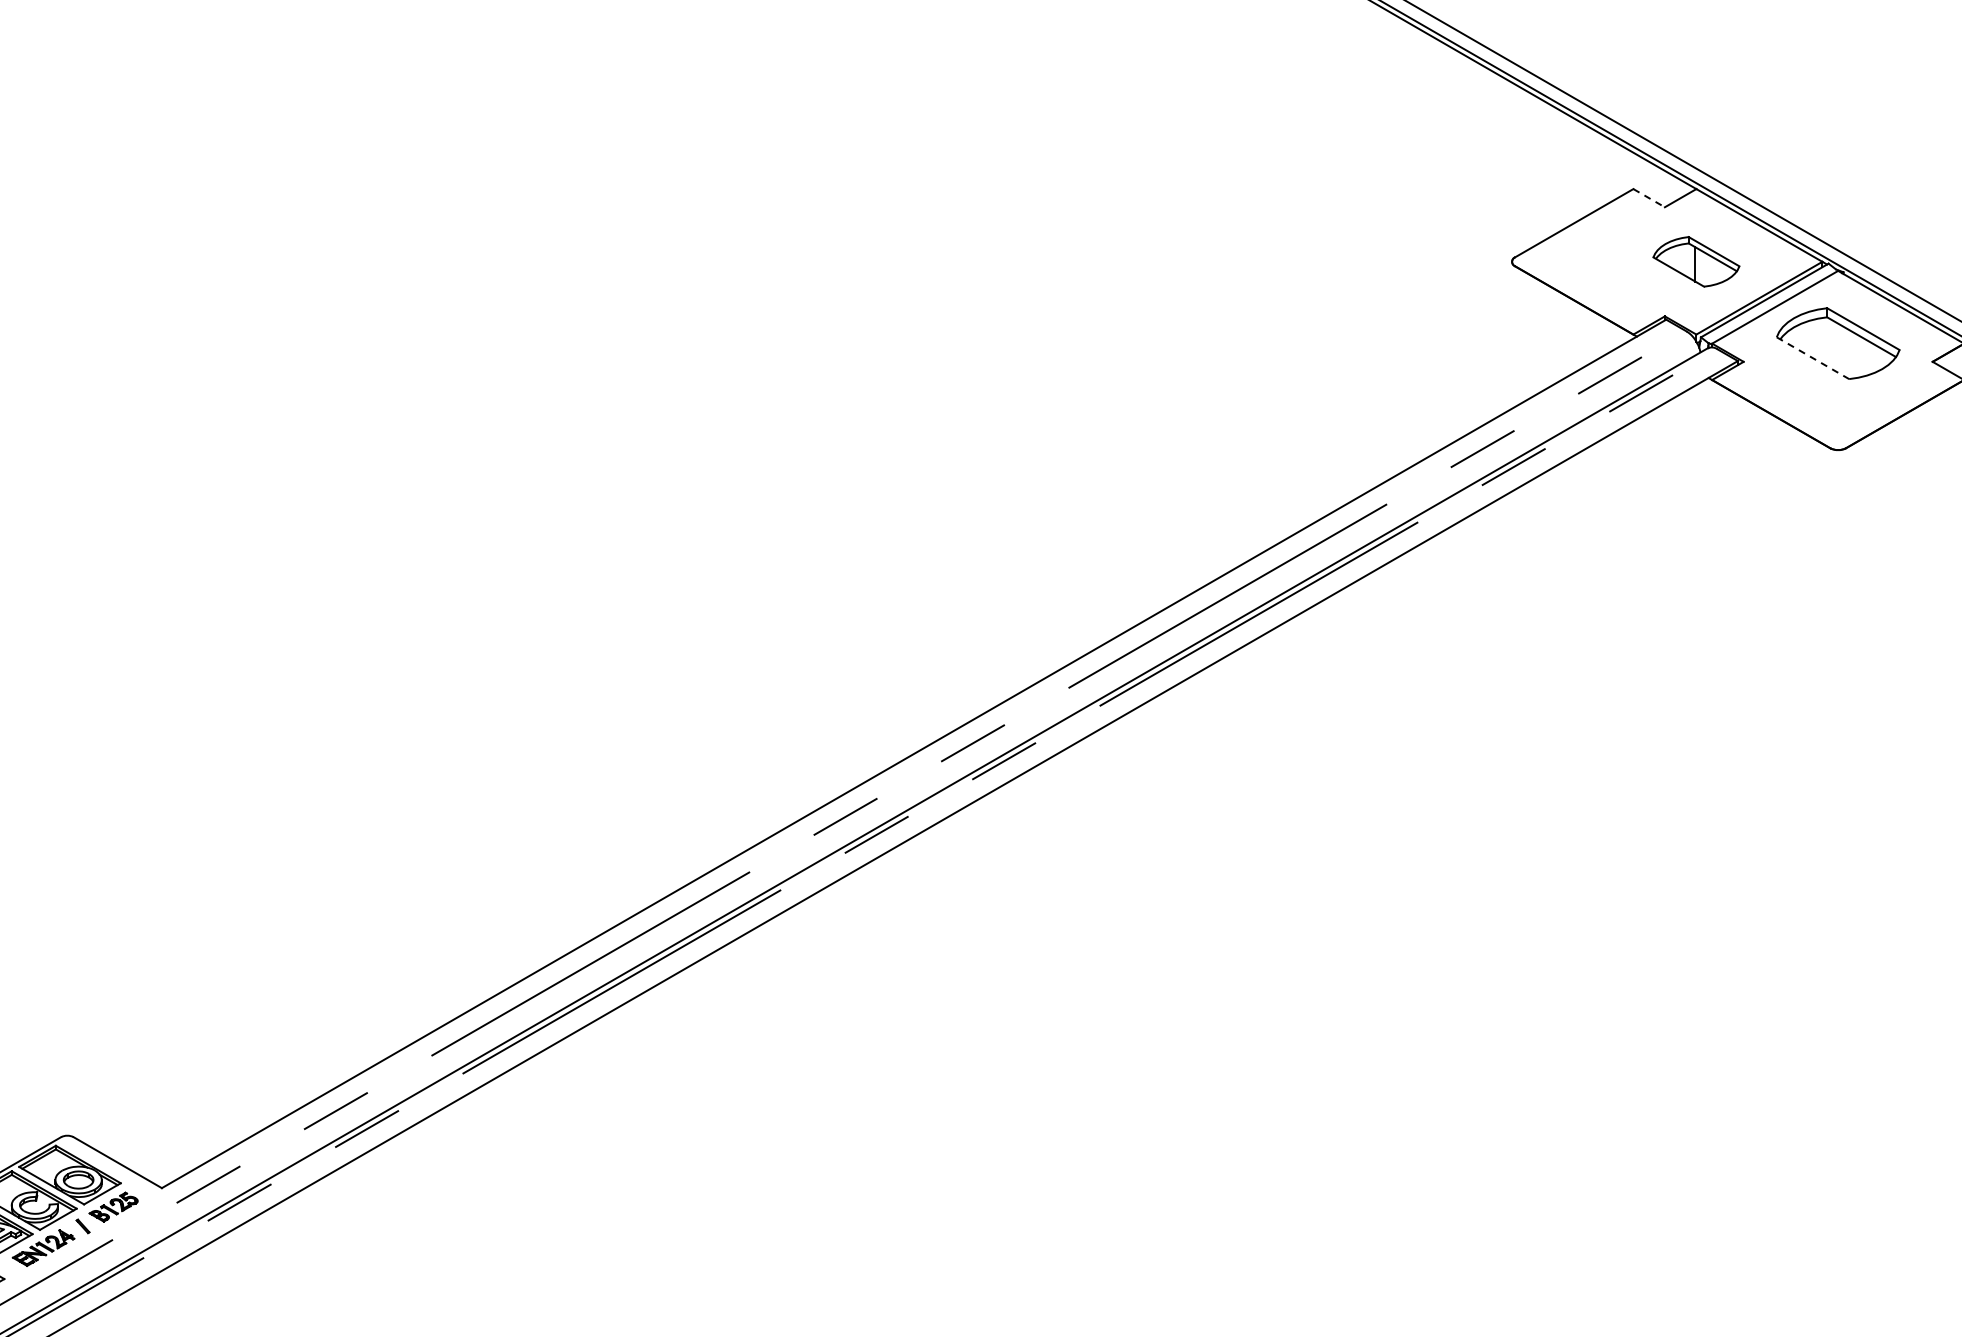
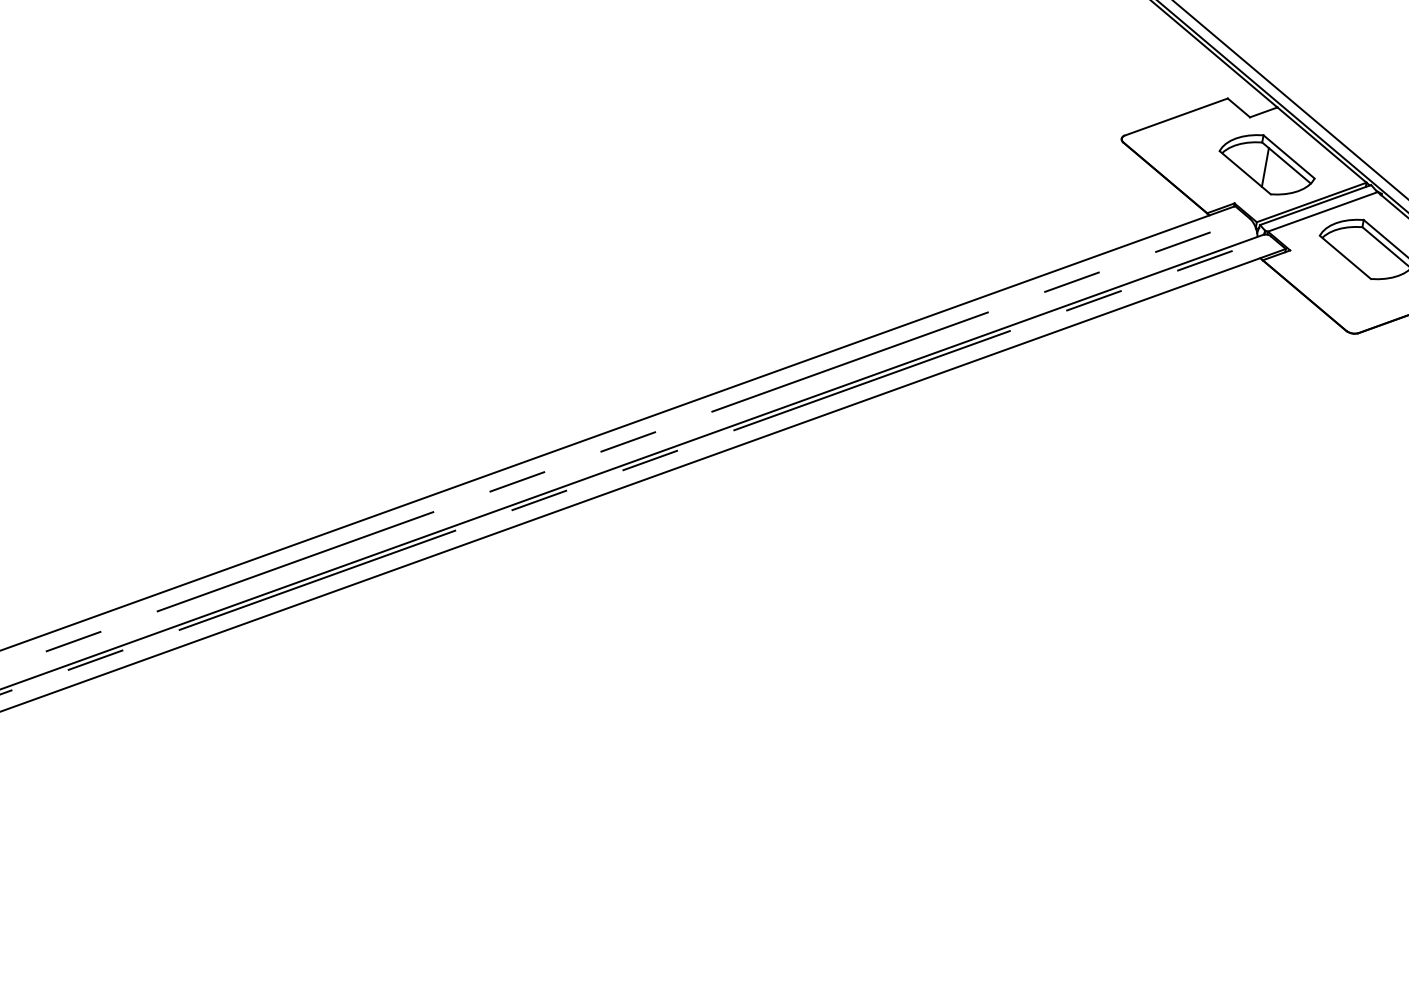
line: (1649, 198) -> (1239, 108), dashed -> solid
part: (1696, 261) -> (1267, 164), size x1.43
line: (1812, 358) -> (1345, 257), dashed -> solid

